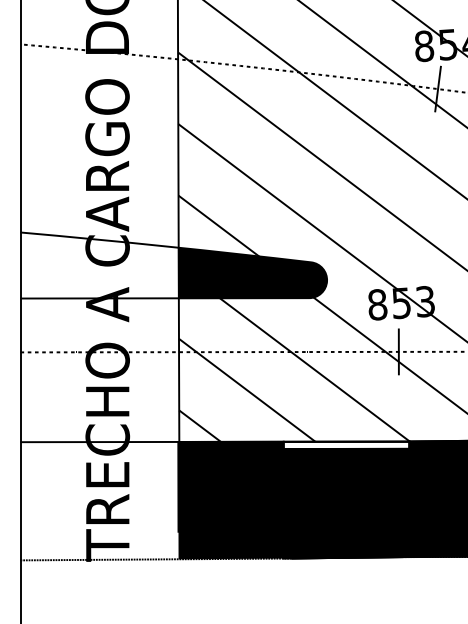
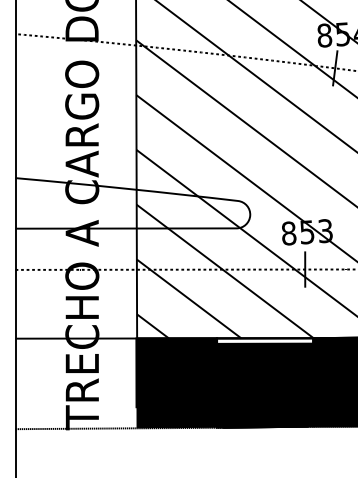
fill: (252, 272) -> (193, 208), removed

